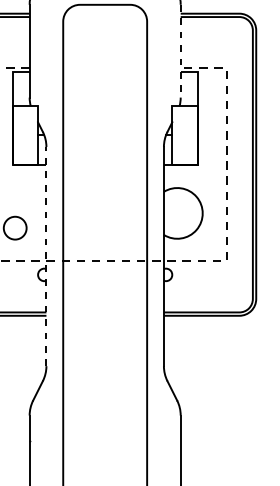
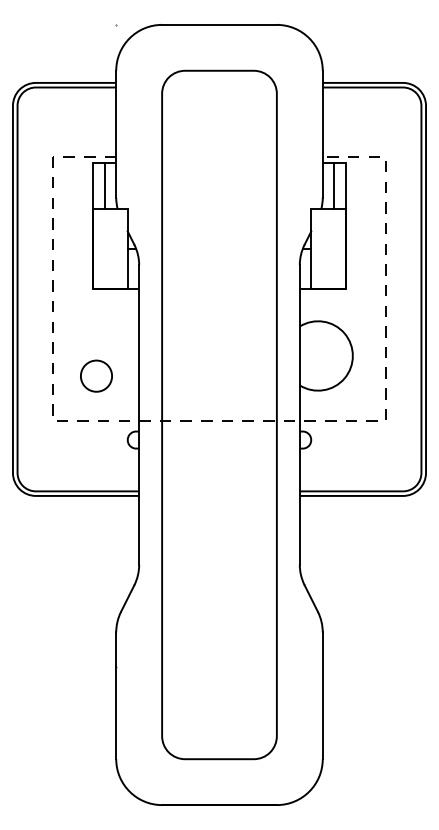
line: (180, 51) -> (322, 134), dashed -> solid
line: (21, 89) -> (104, 186), added
line: (189, 89) -> (334, 186), added
line: (46, 256) -> (139, 414), dashed -> solid

